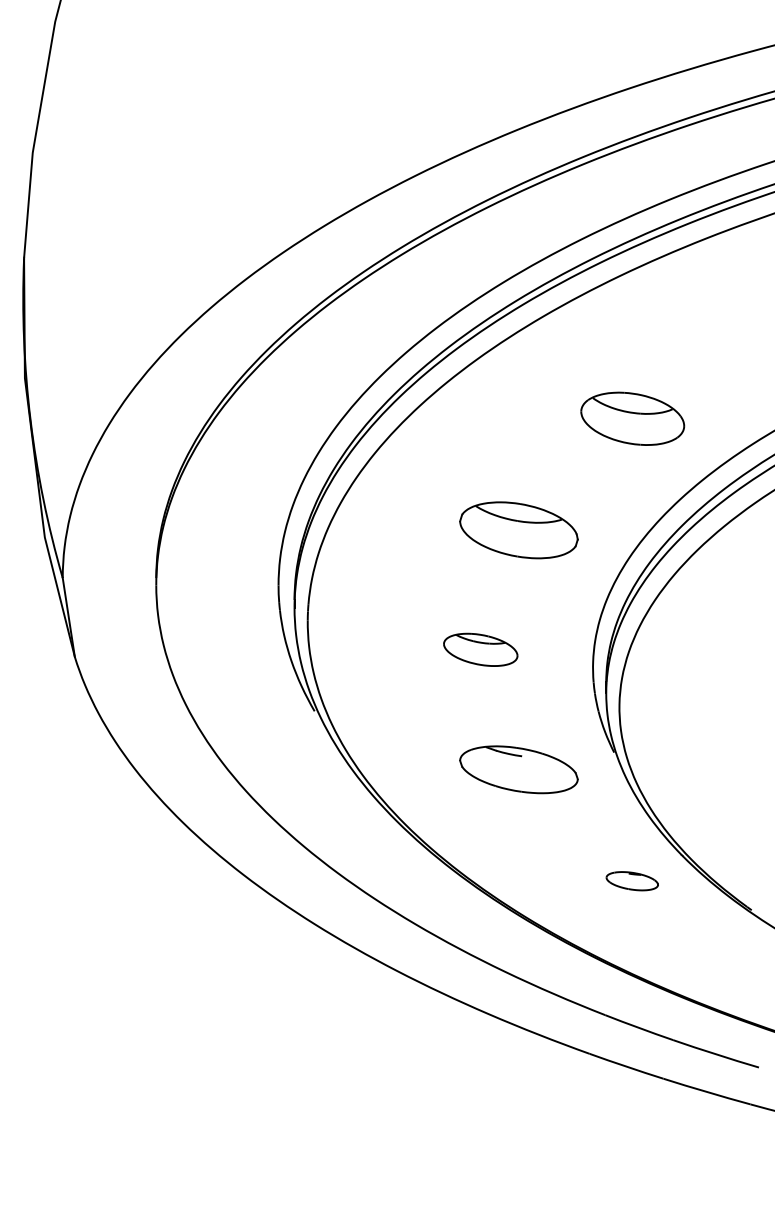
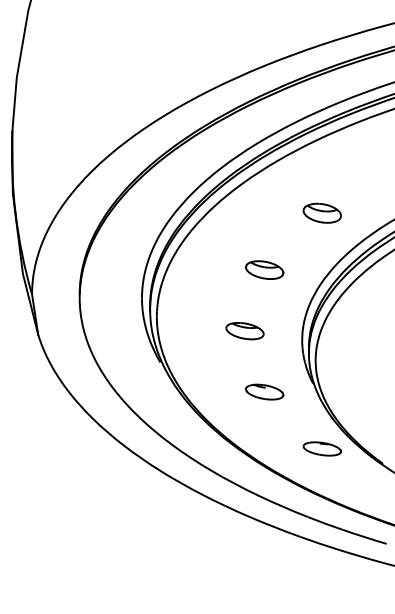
part: (630, 416) -> (321, 212), size x0.71
part: (519, 528) -> (264, 269), size x0.62
part: (519, 768) -> (264, 391), size x0.62
part: (630, 880) -> (321, 448), size x1.43

